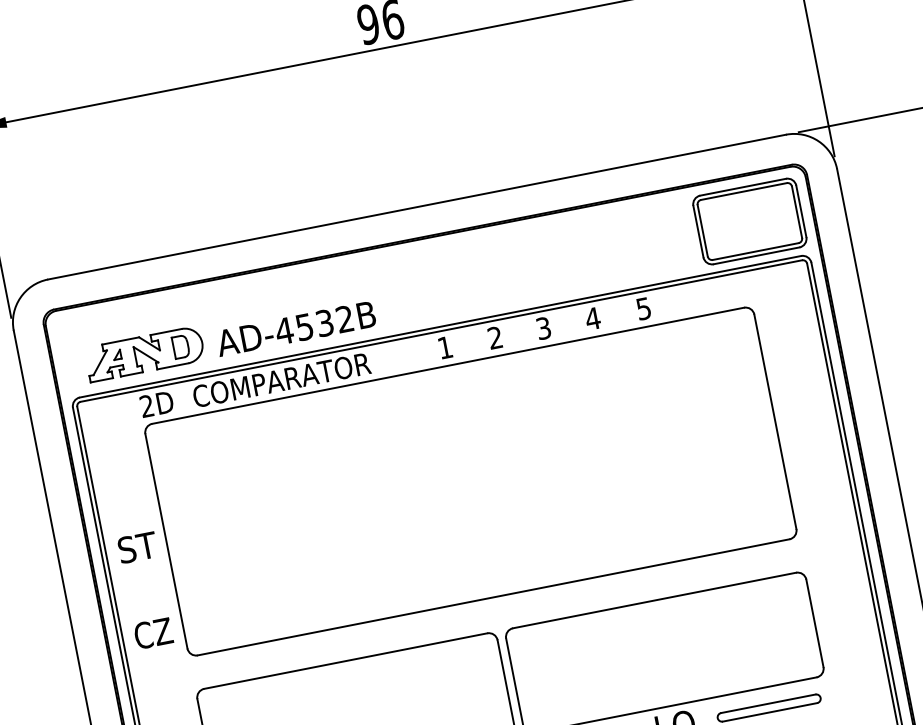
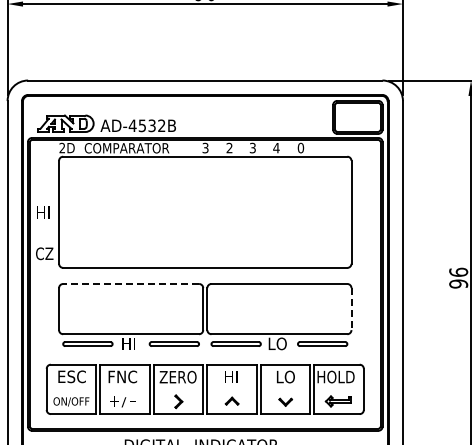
text: (642, 307) -> (300, 147), 5 -> 0
text: (444, 346) -> (205, 147), 1 -> 3
text: (138, 547) -> (45, 212), ST -> HI
line: (815, 624) -> (351, 309), solid -> dashed
line: (346, 659) -> (131, 283), solid -> dashed

